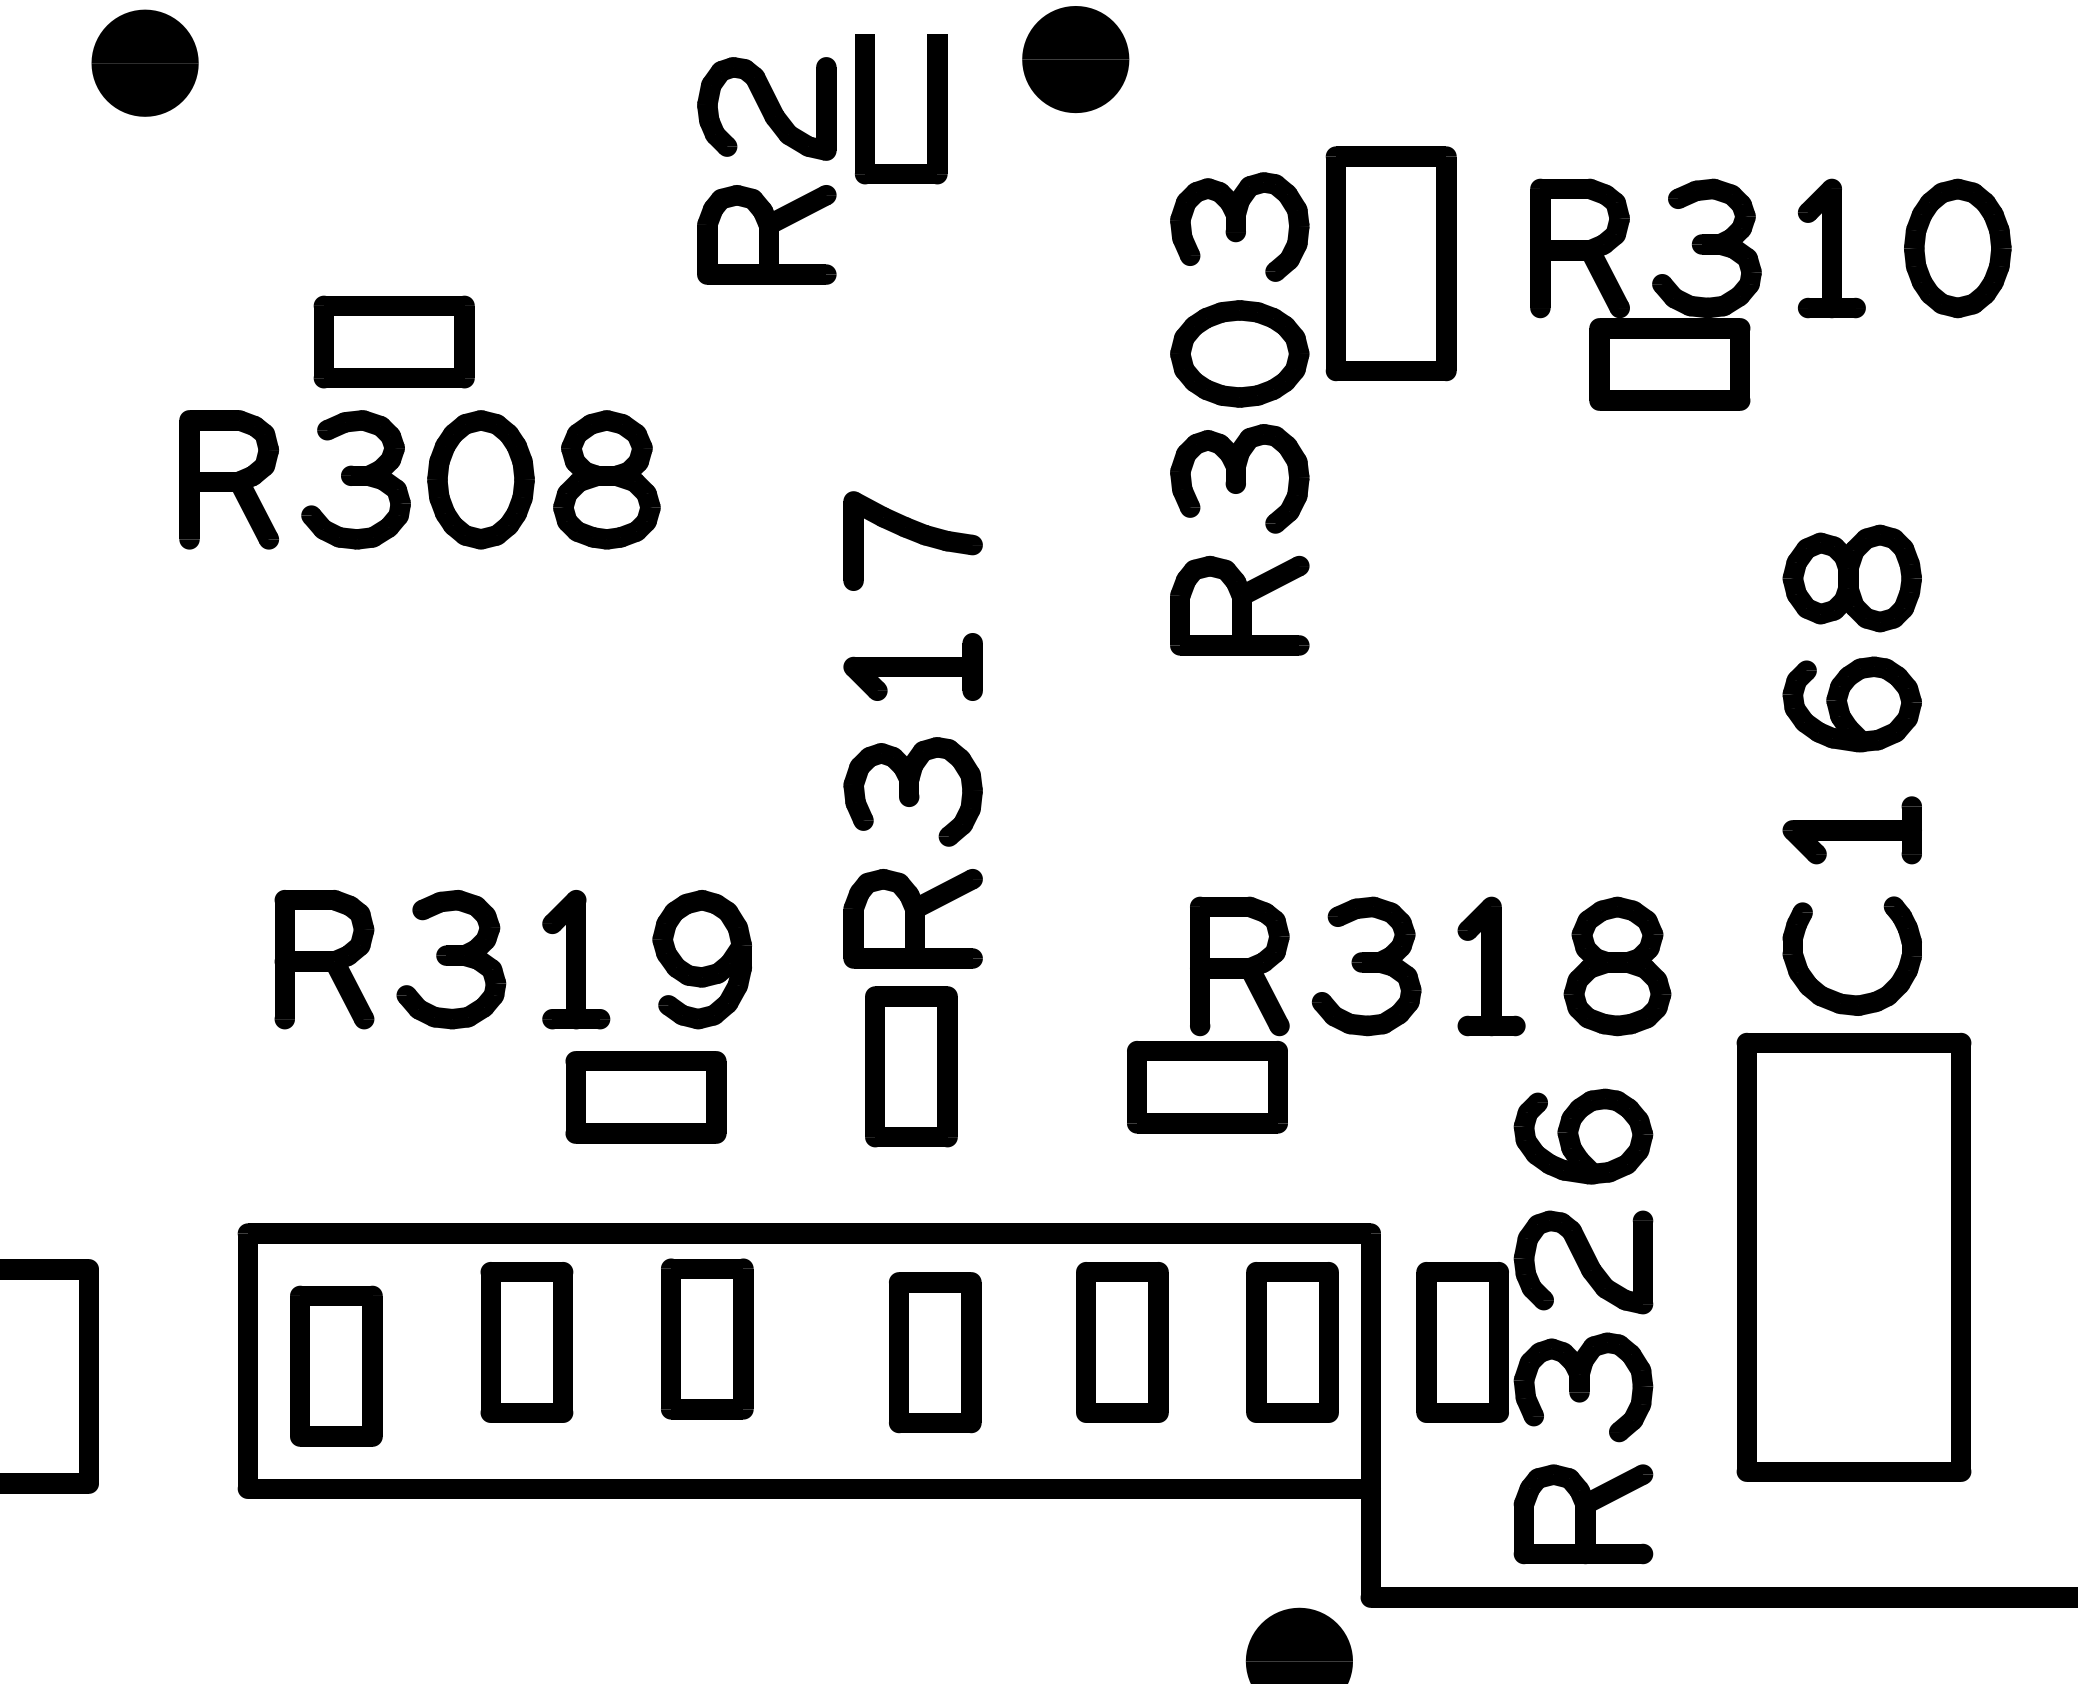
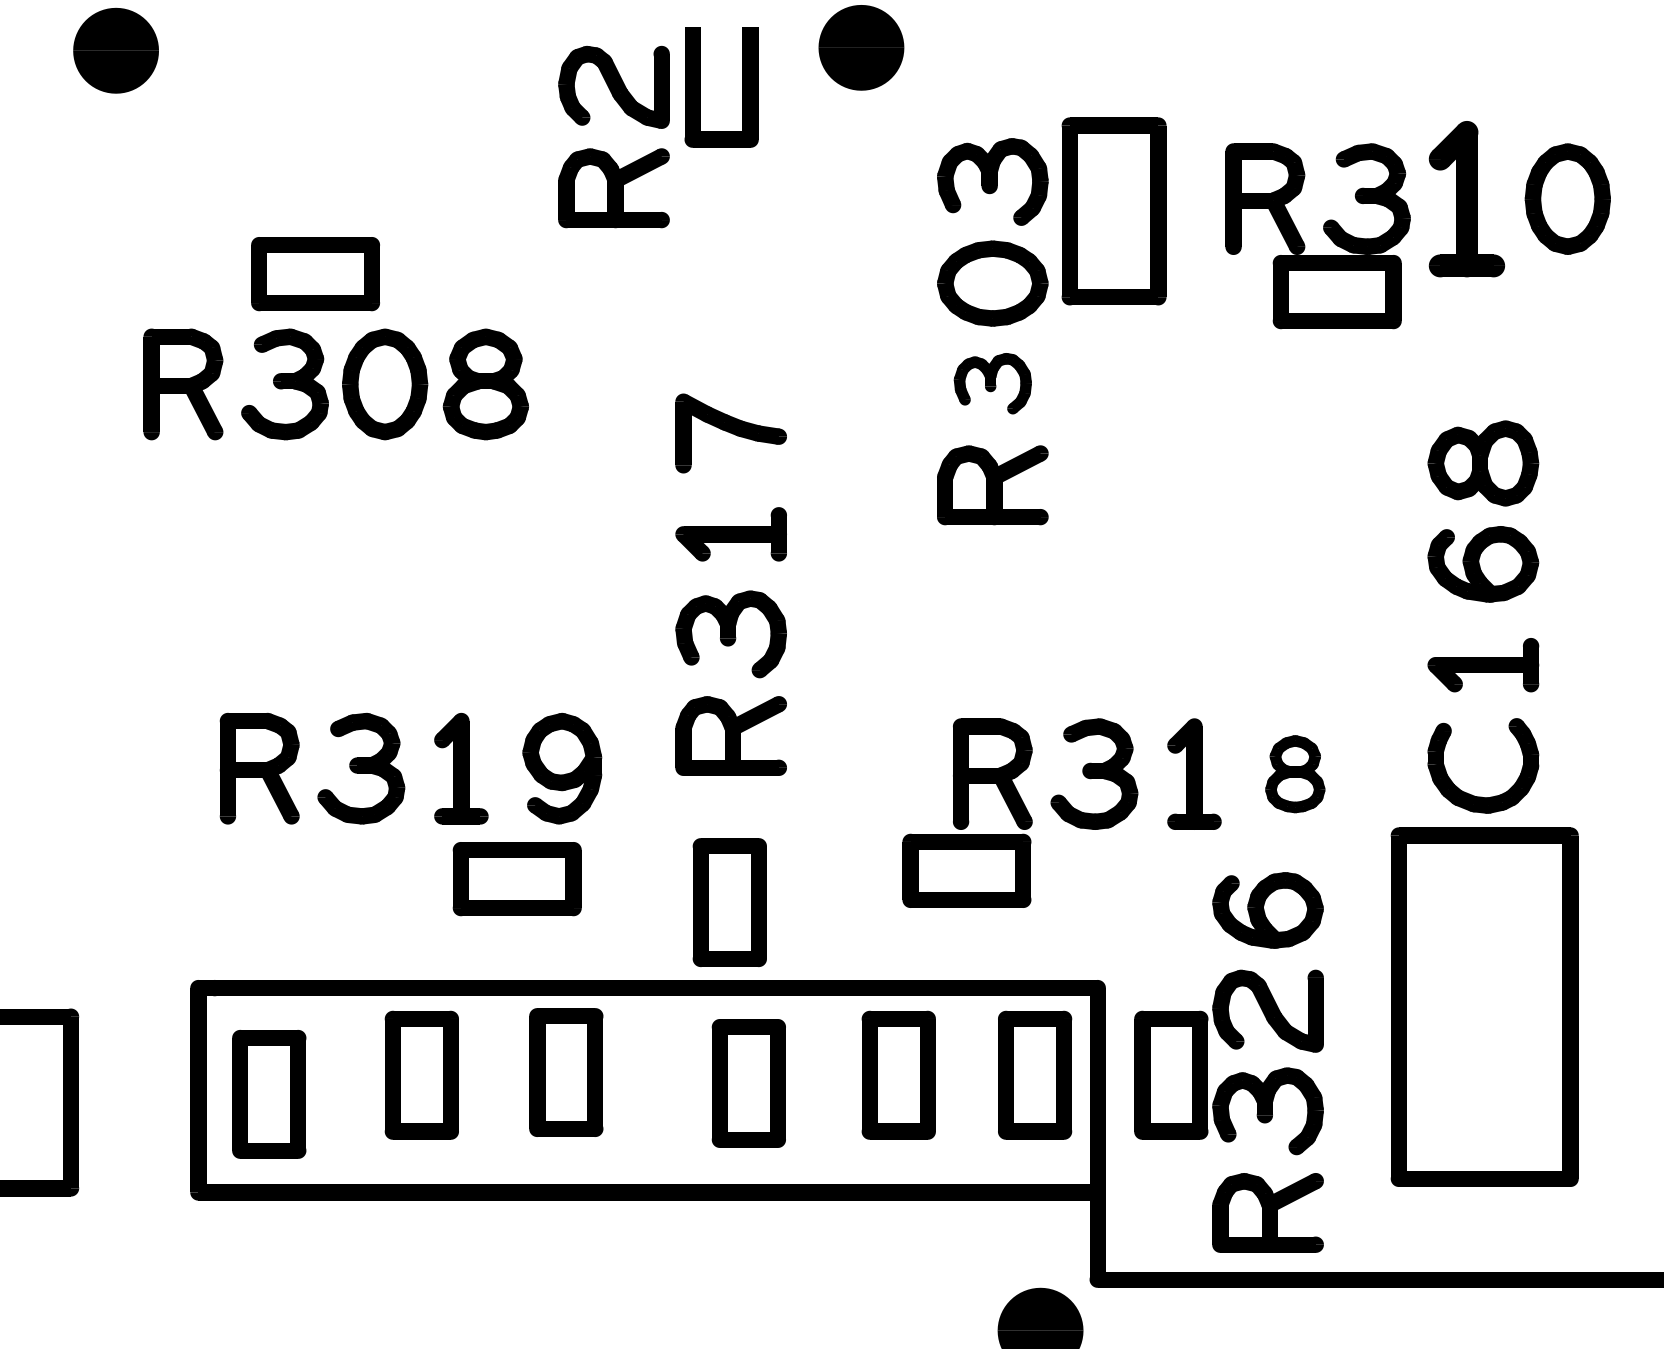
part: (1831, 248) -> (1466, 199), size x1.4
part: (1239, 478) -> (992, 383), size x0.7
part: (1617, 966) -> (1295, 774), size x0.7
part: (911, 1066) -> (729, 902), moved

